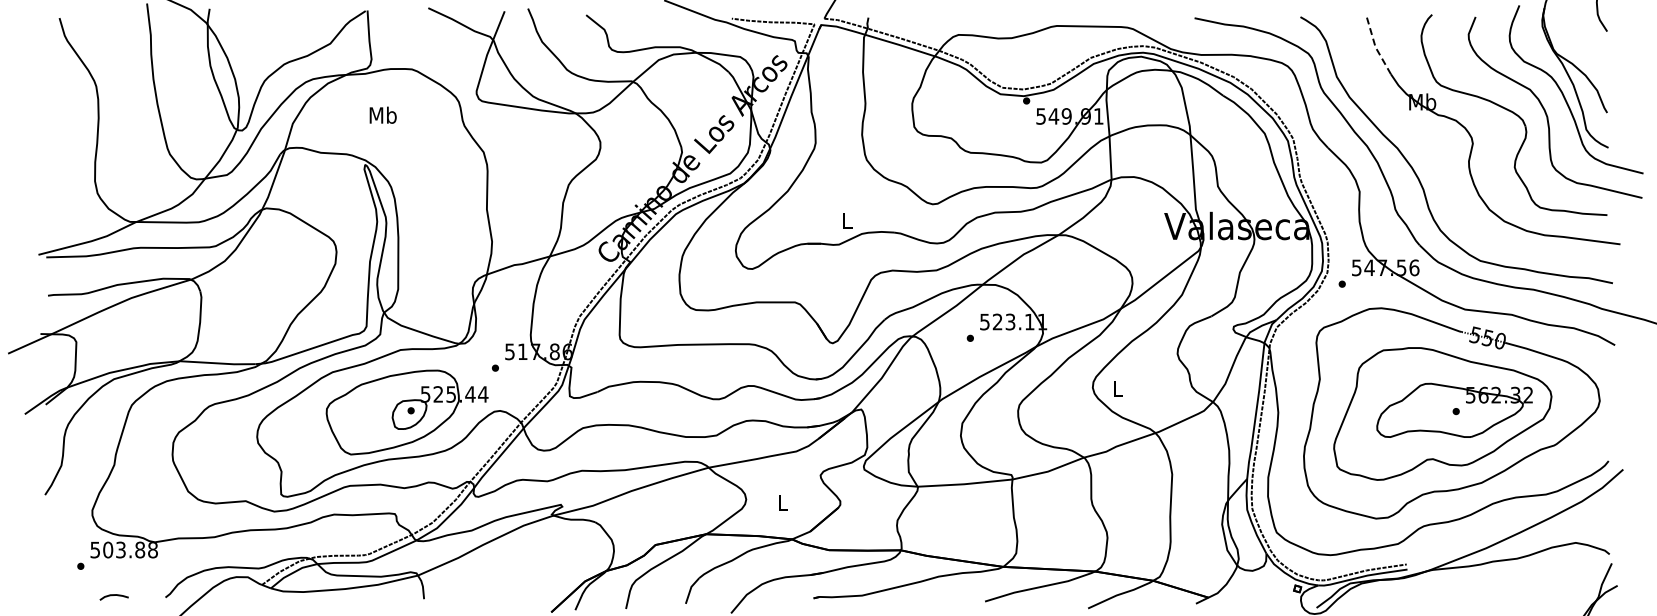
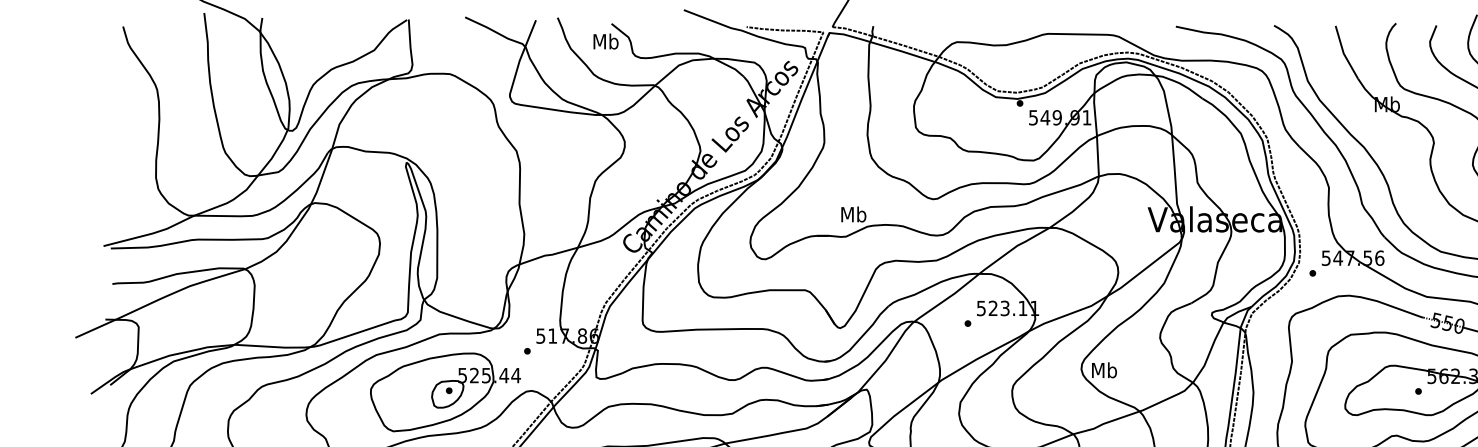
line: (1375, 47) -> (1343, 53), dashed -> solid
text: (382, 114) -> (605, 40), moved
text: (846, 220) -> (853, 214), L -> Mb
text: (1117, 388) -> (1104, 370), L -> Mb

